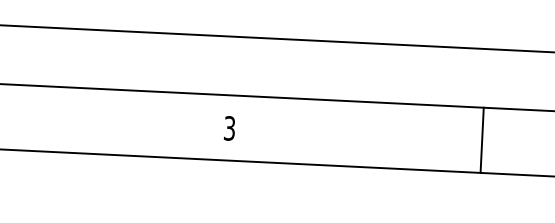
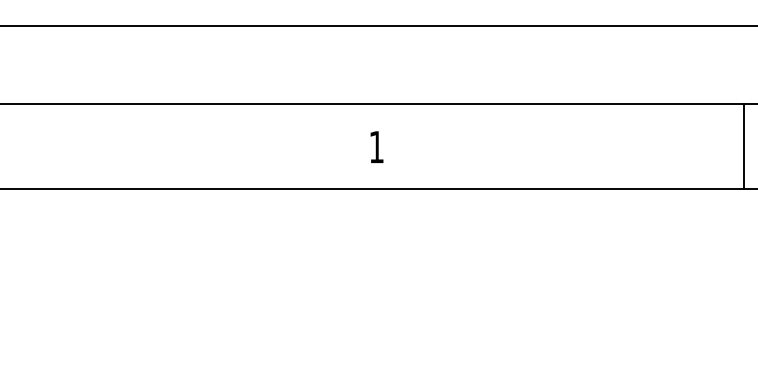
text: (229, 127) -> (376, 146), 3 -> 1
line: (482, 140) -> (744, 146), moved

